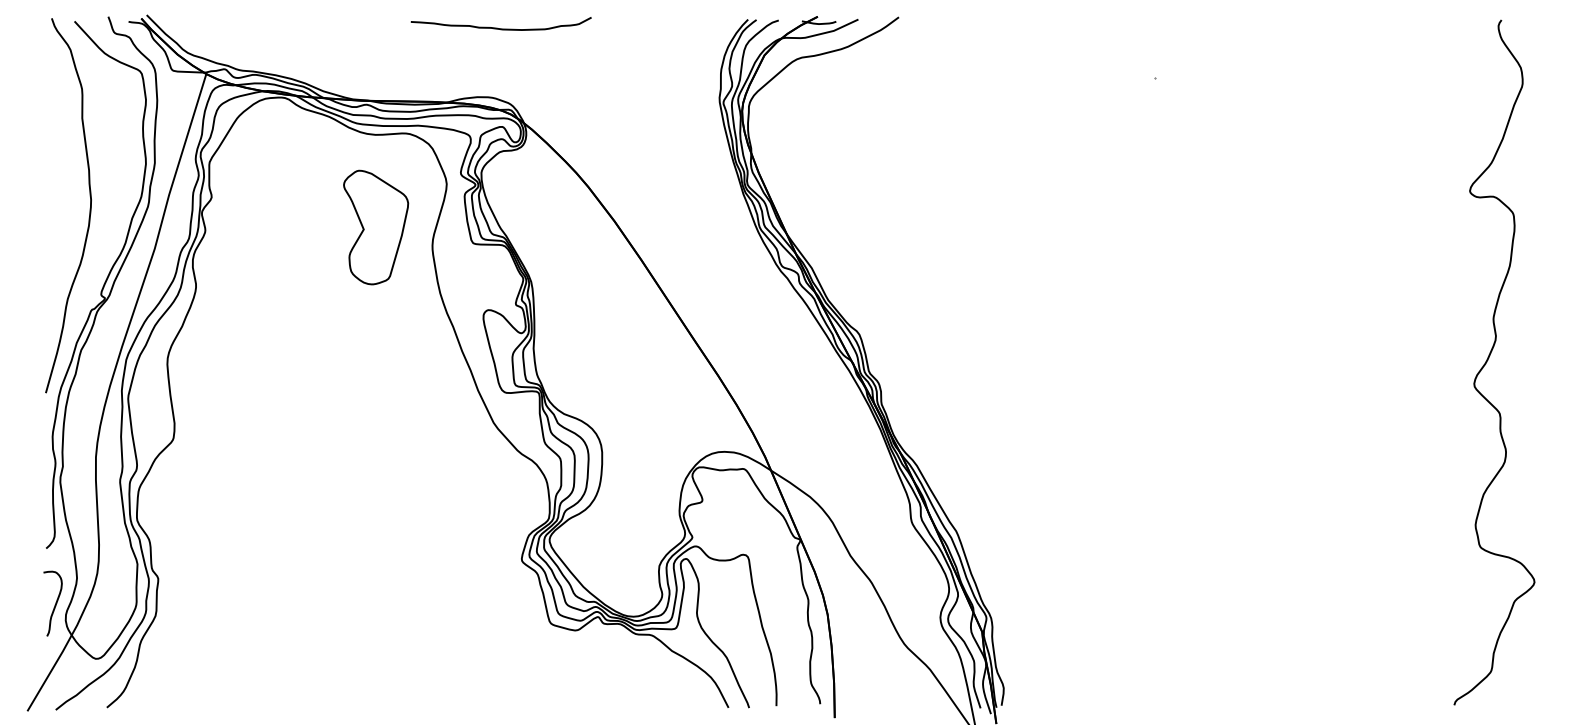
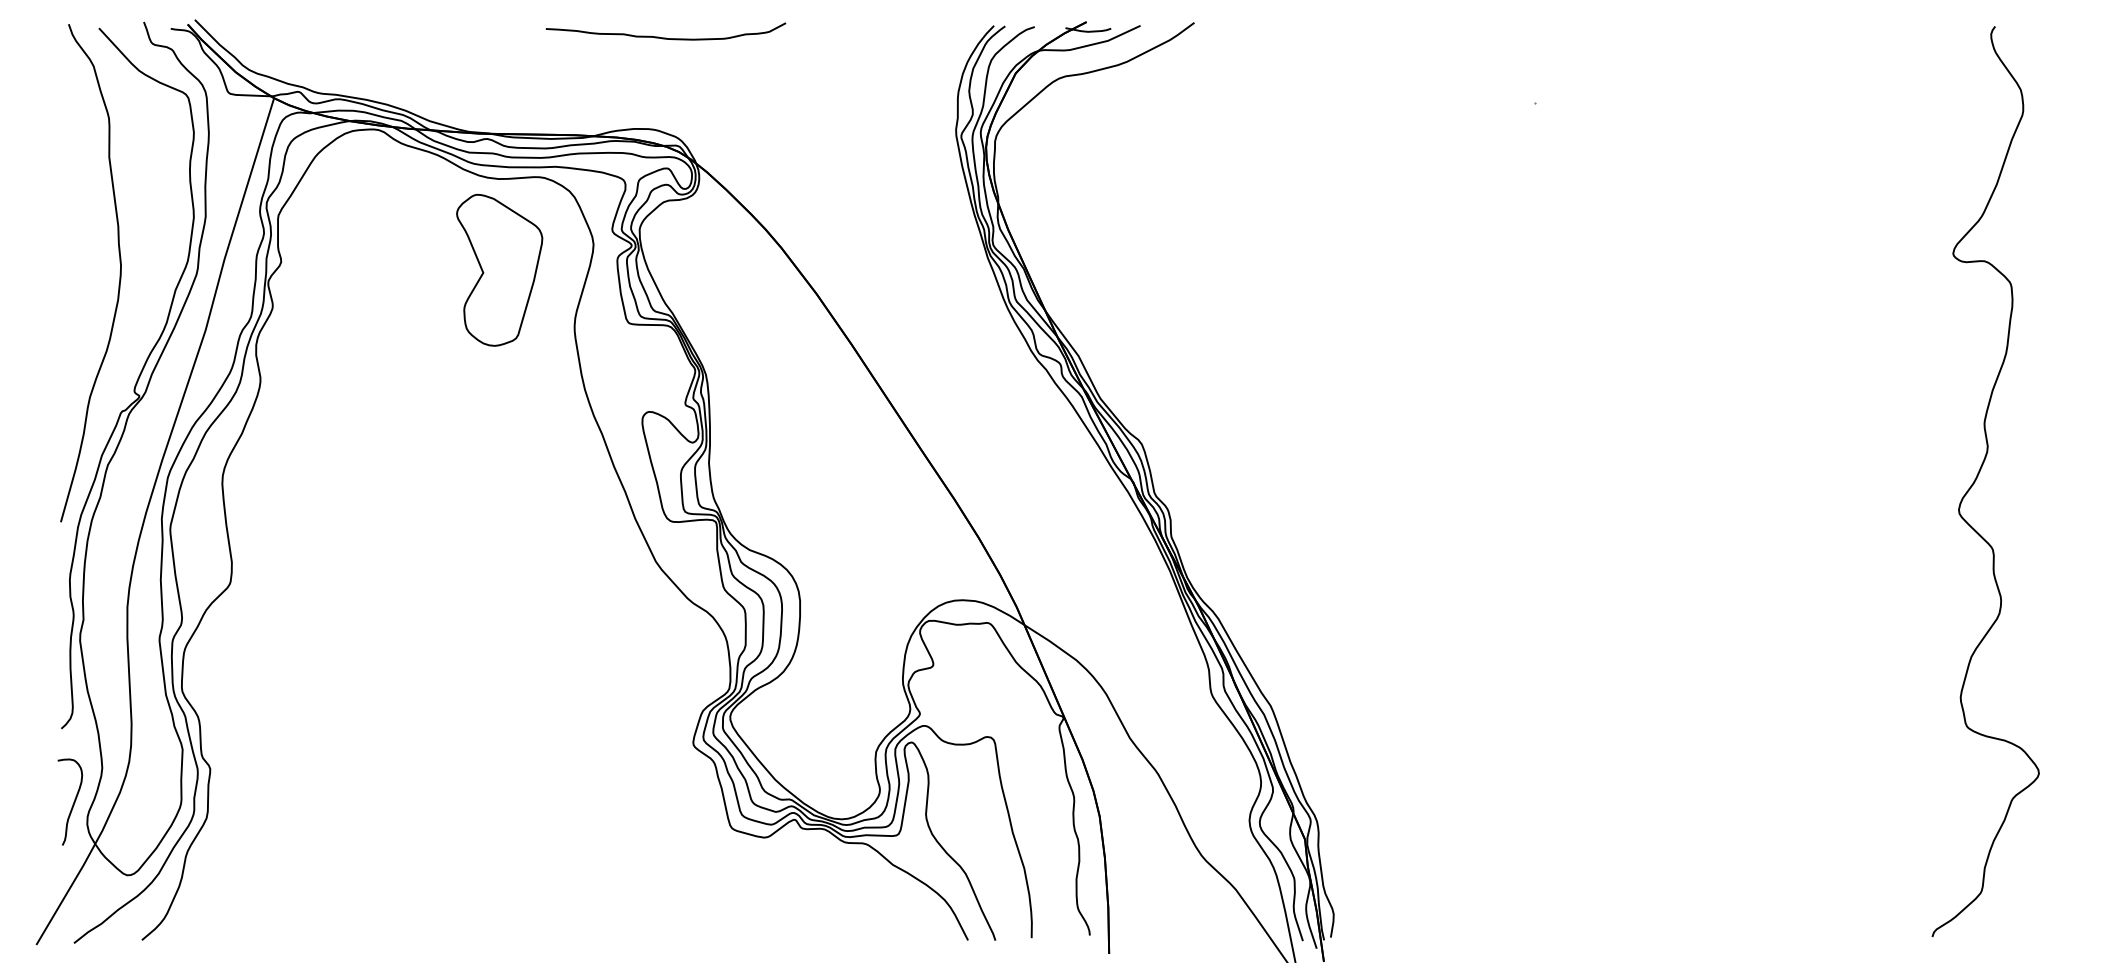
part: (376, 227) -> (500, 270), moved

